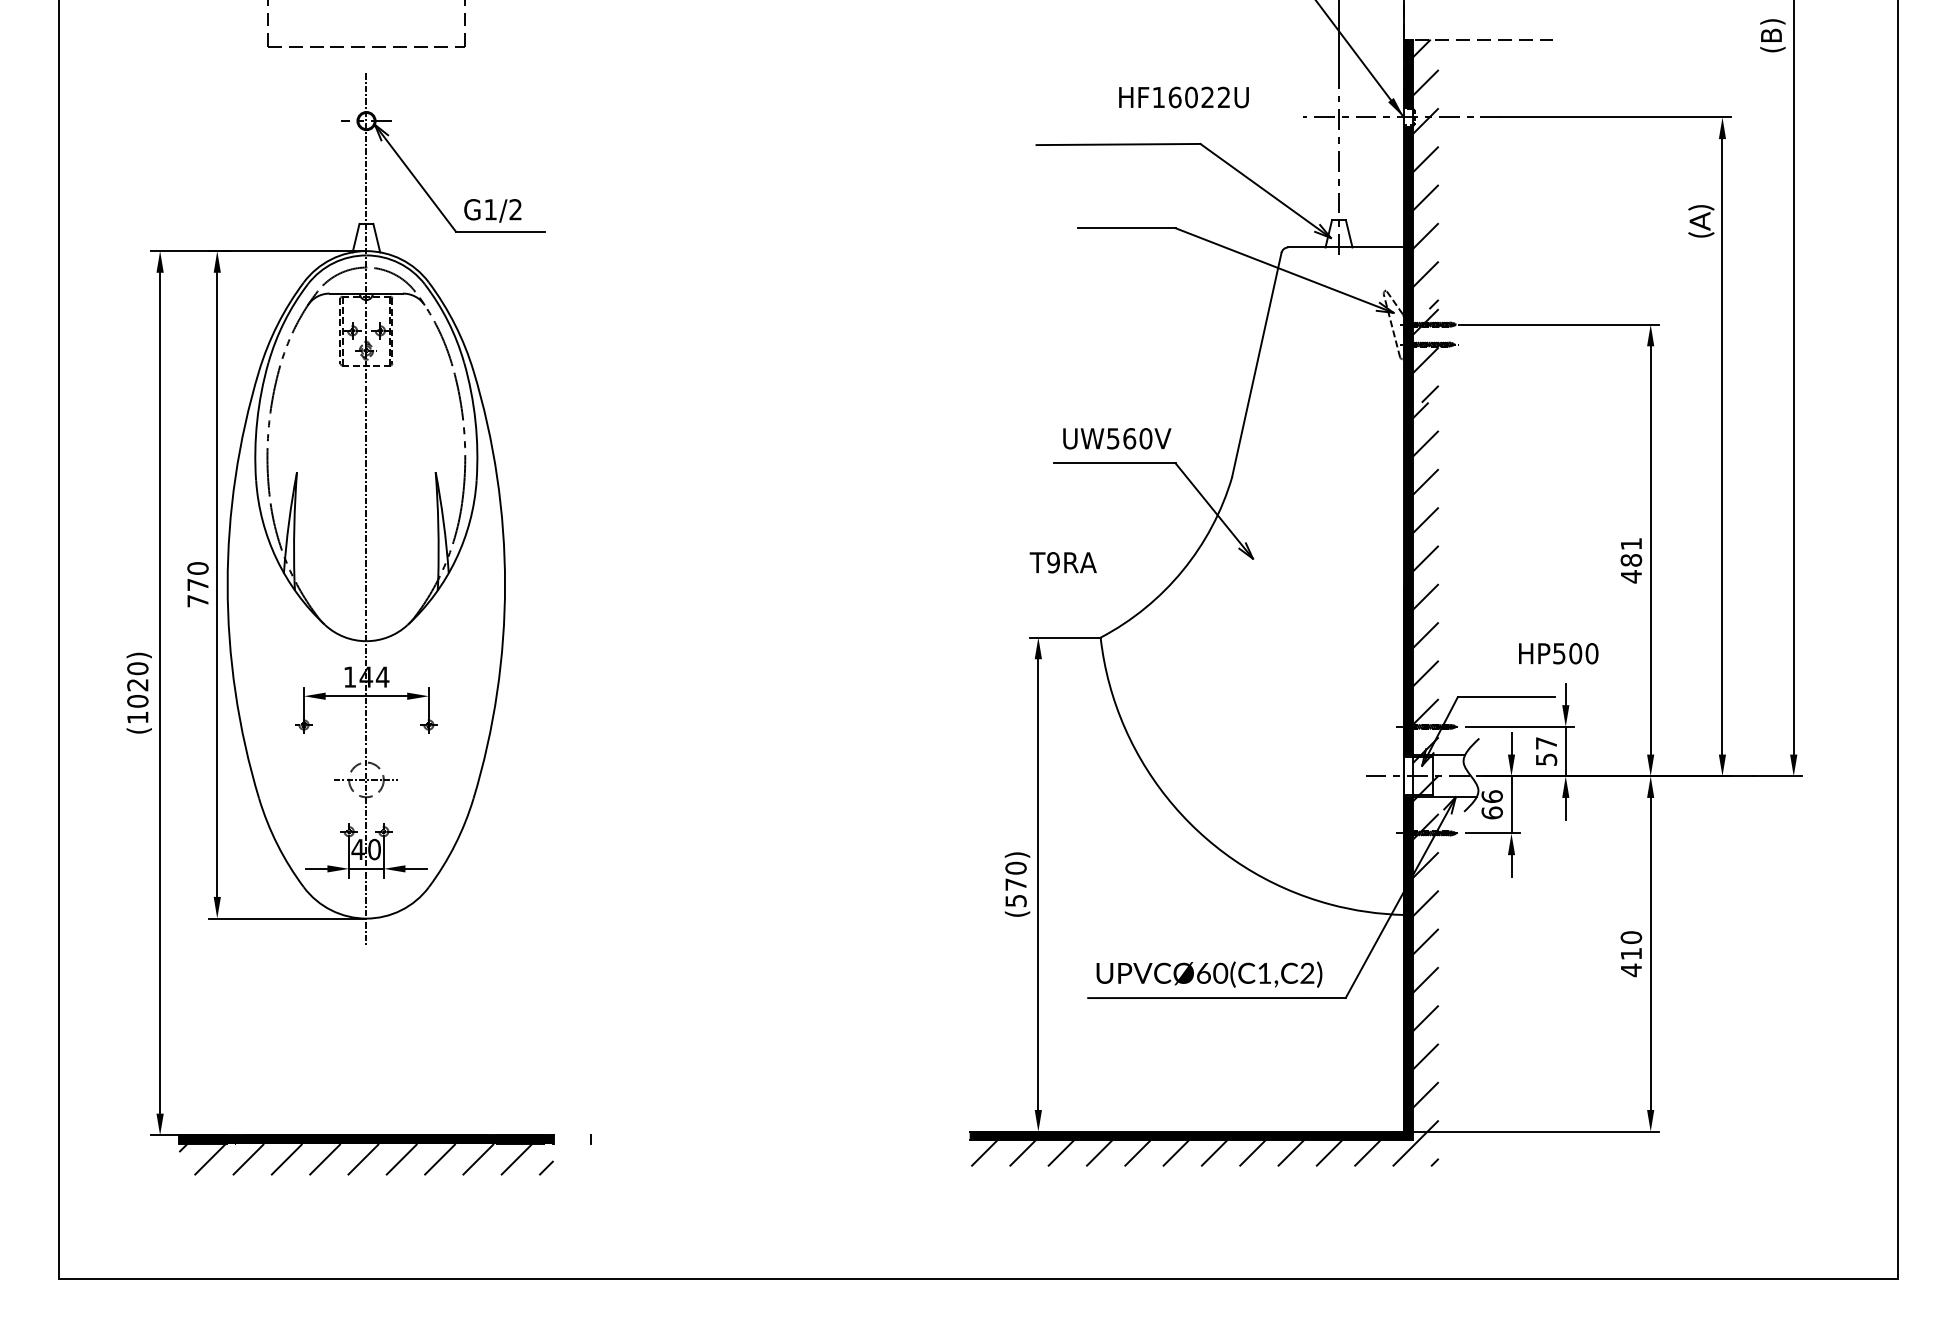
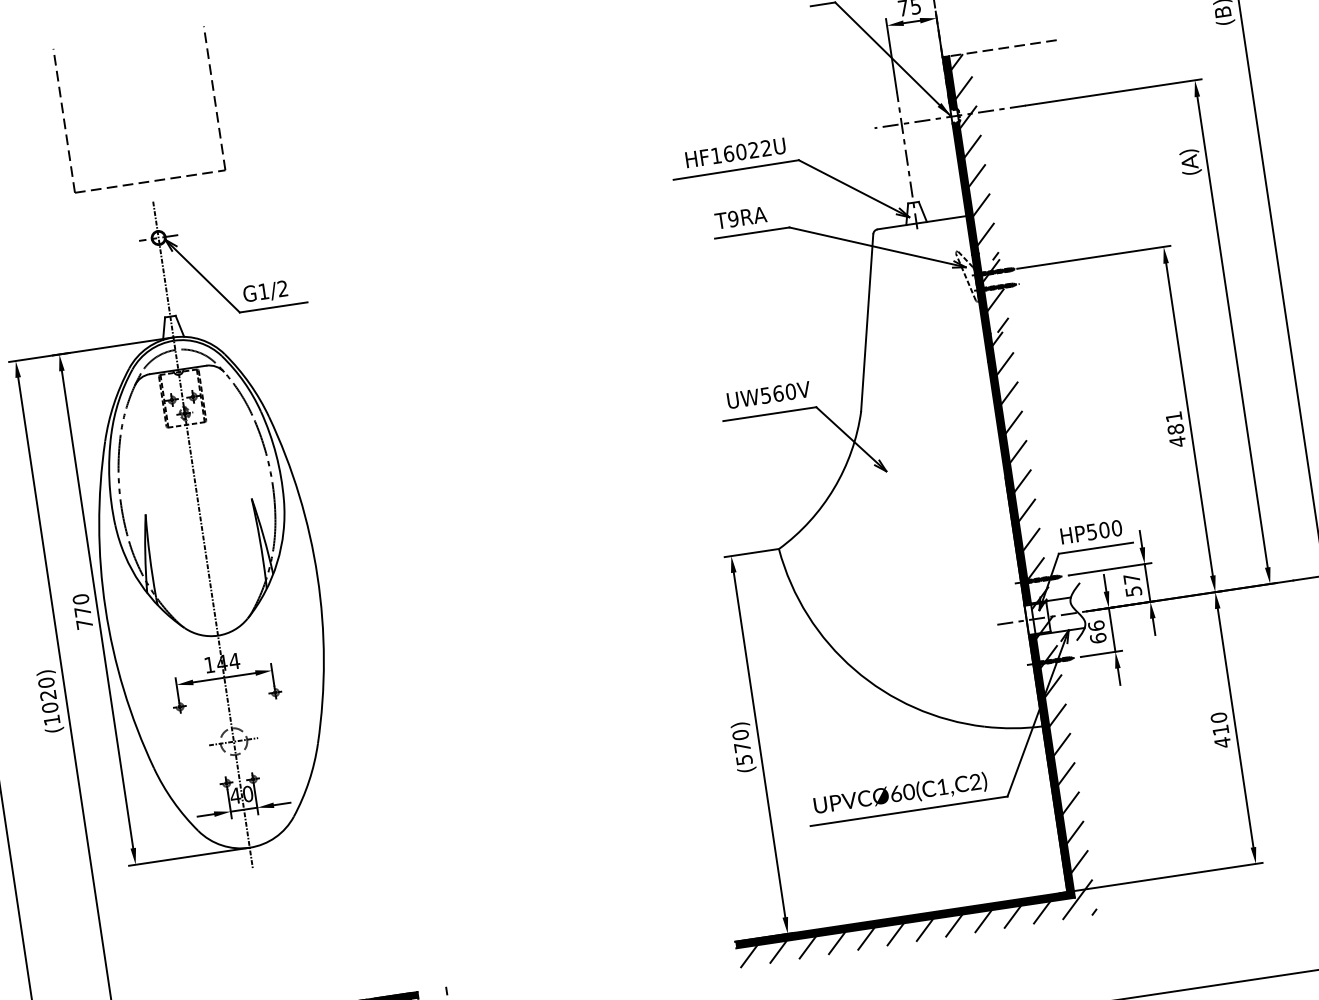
text: (1183, 97) -> (735, 152), moved
text: (1062, 562) -> (740, 217), moved
text: (1558, 653) -> (1091, 531), moved

